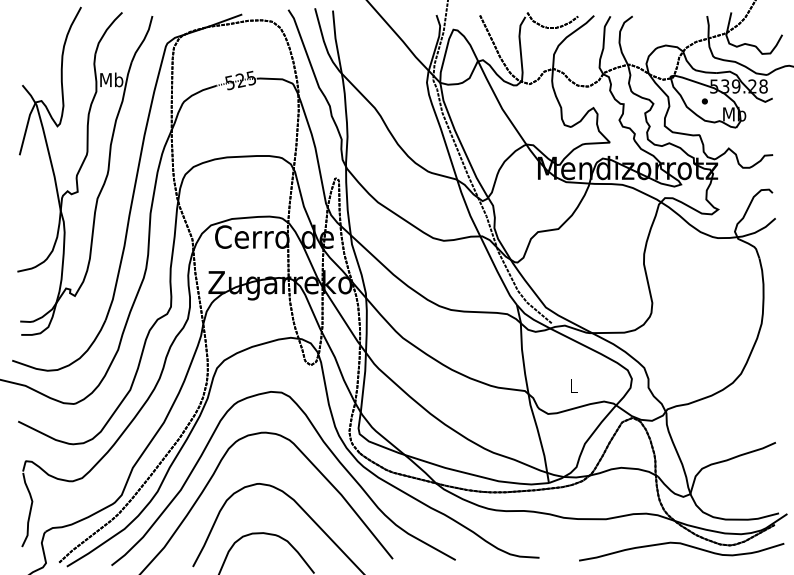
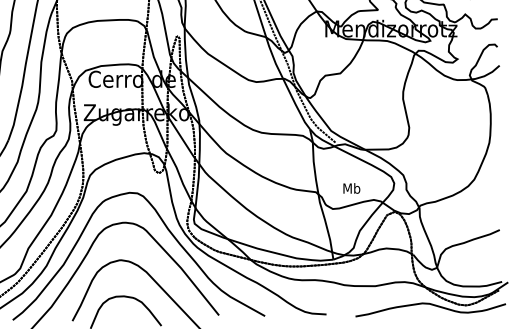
text: (573, 385) -> (351, 188), L -> Mb

